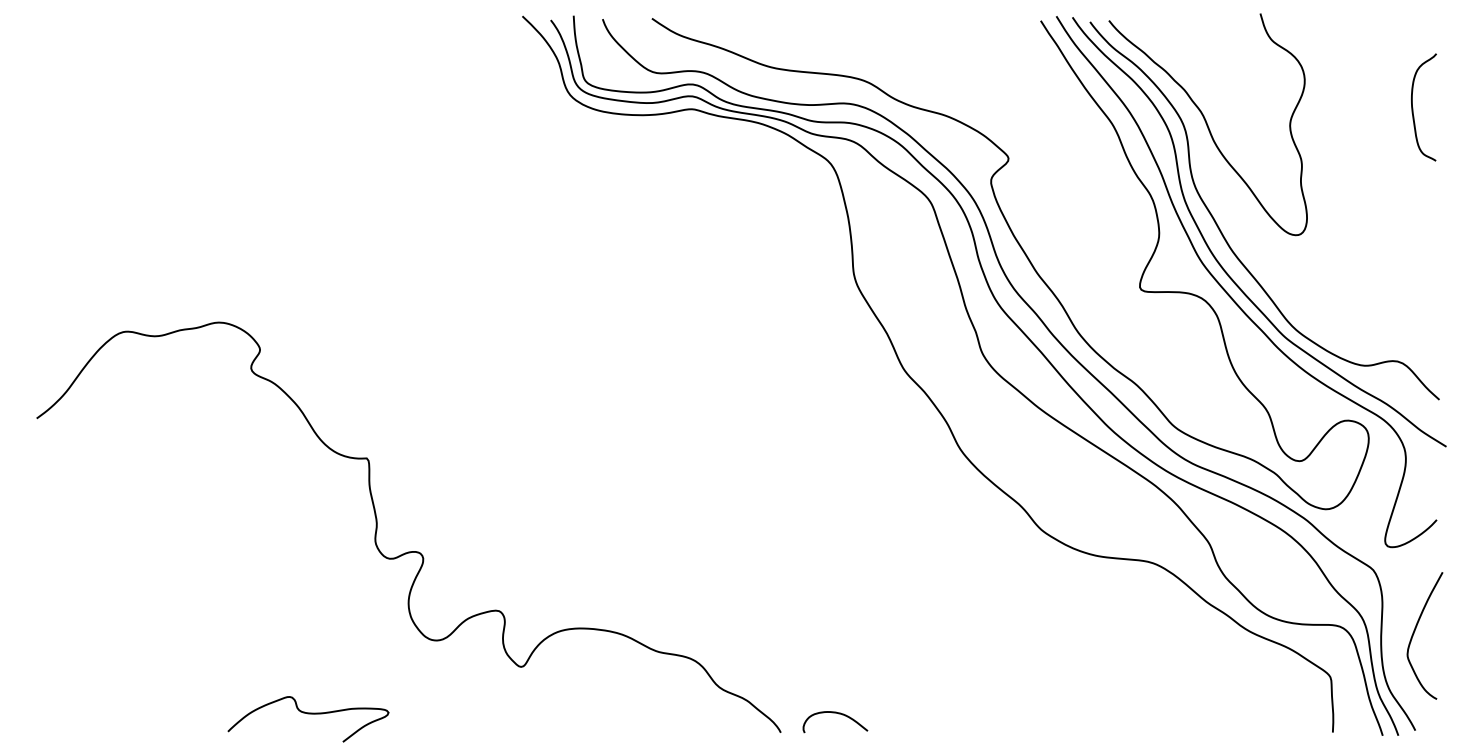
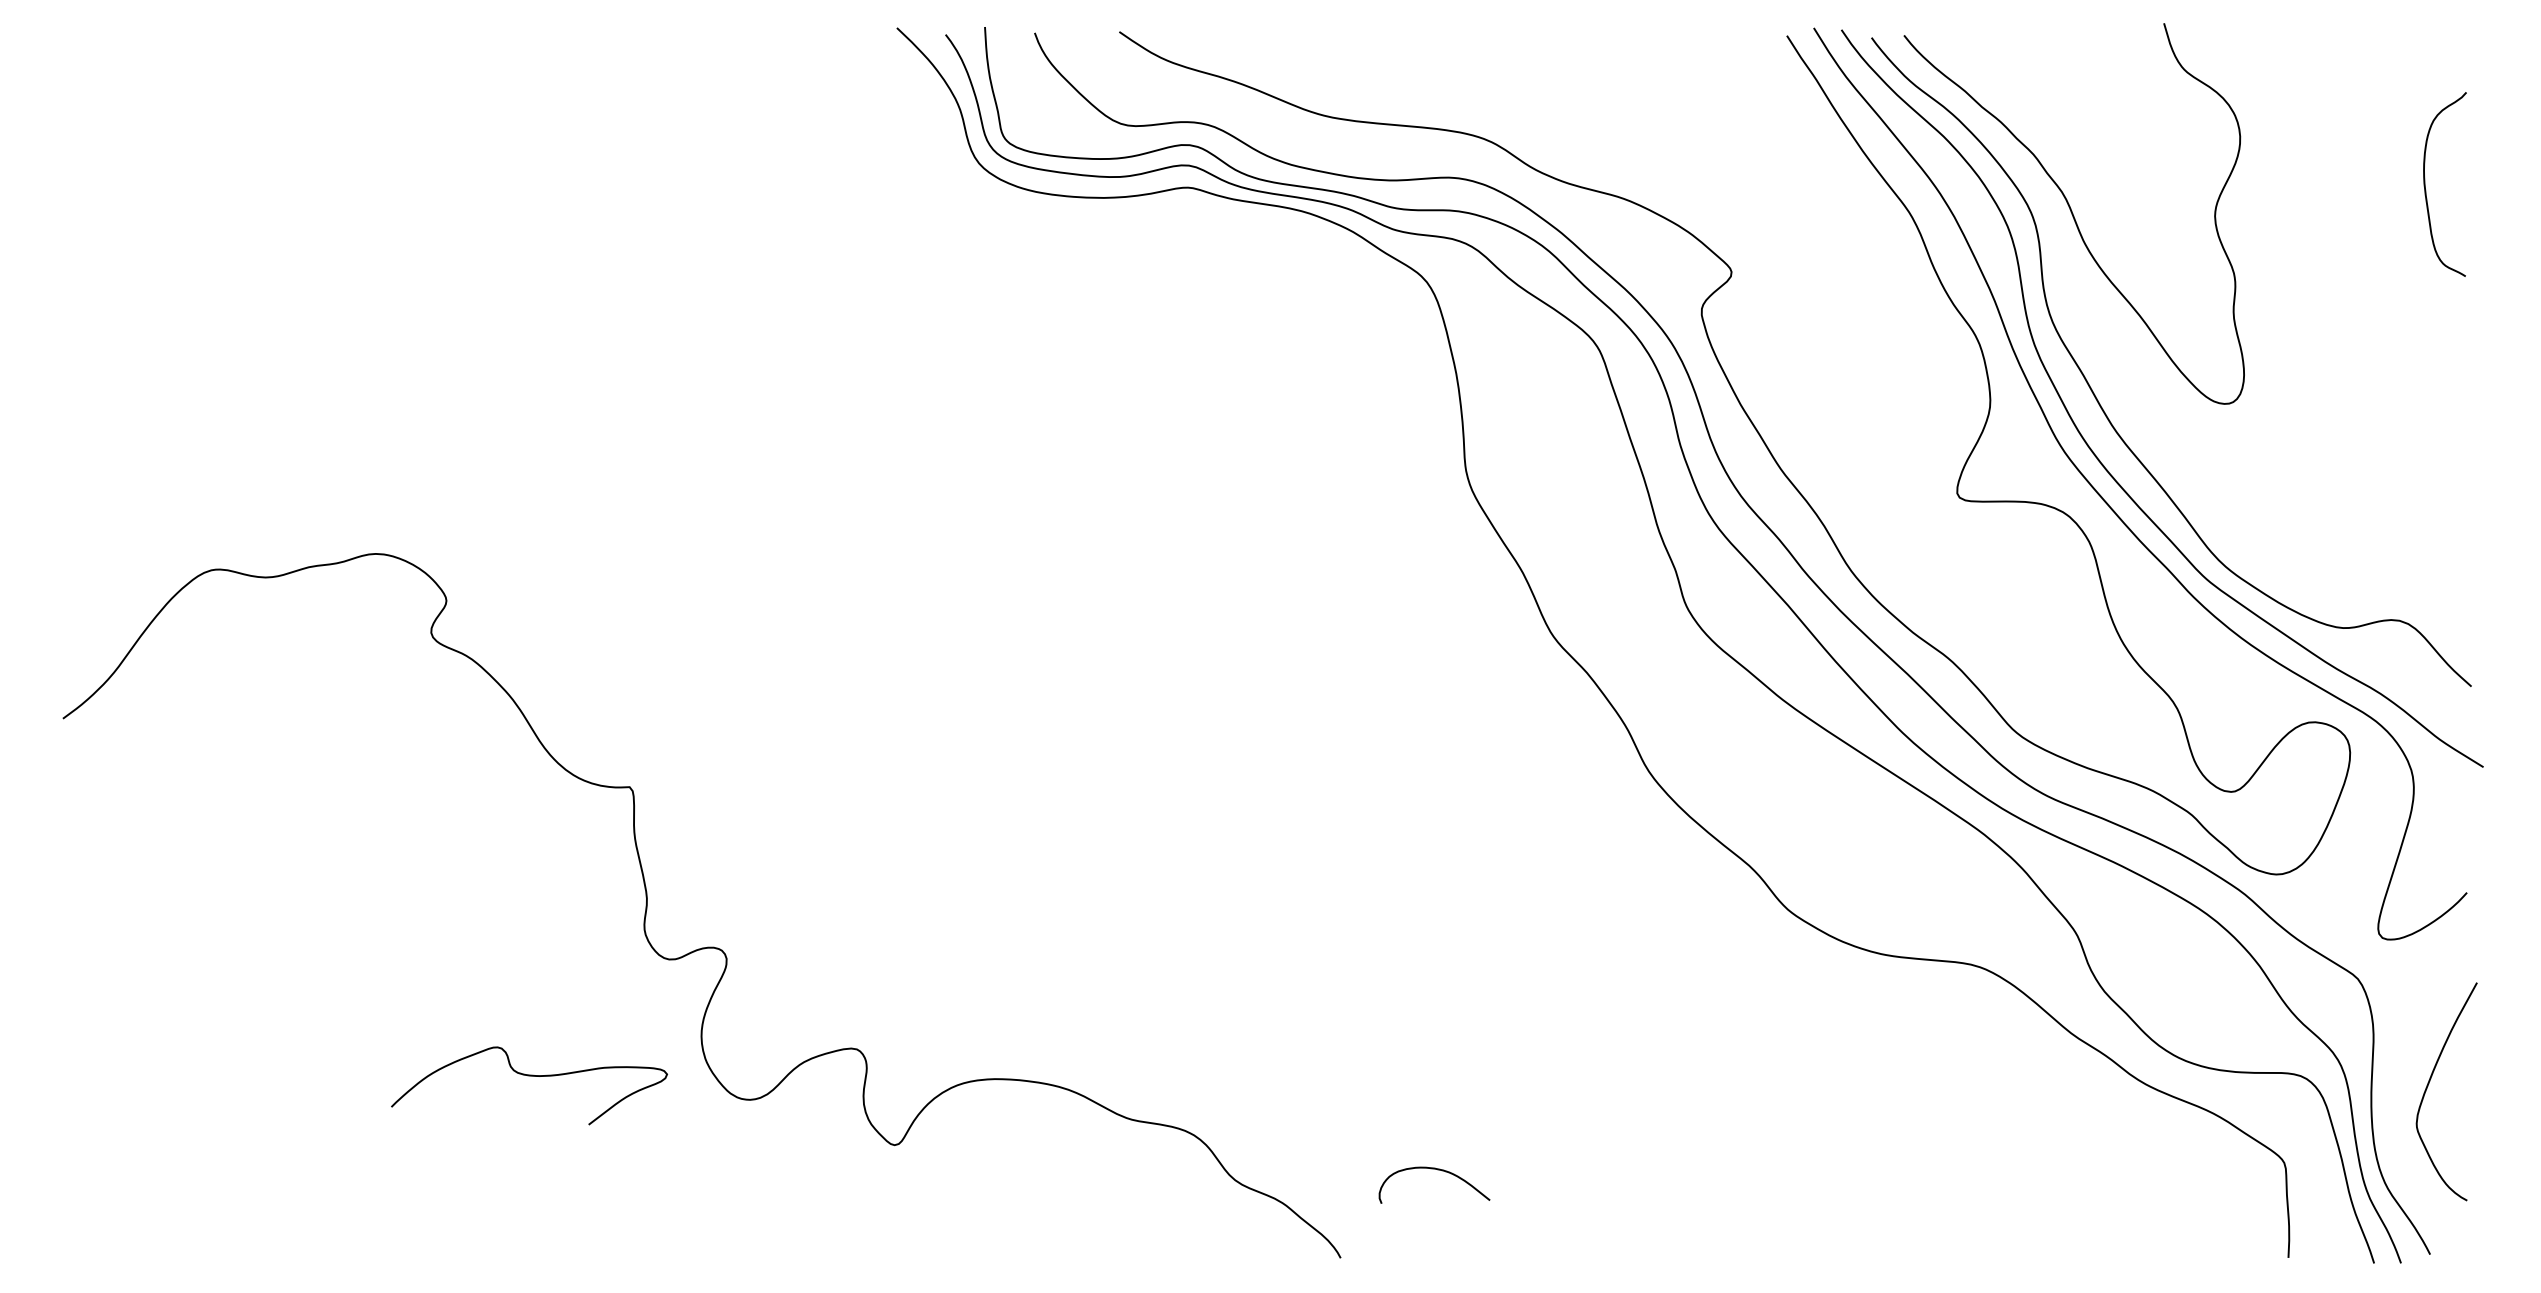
curve: (308, 714) -> (529, 1077), moved
curve: (838, 714) -> (1439, 1171), moved

